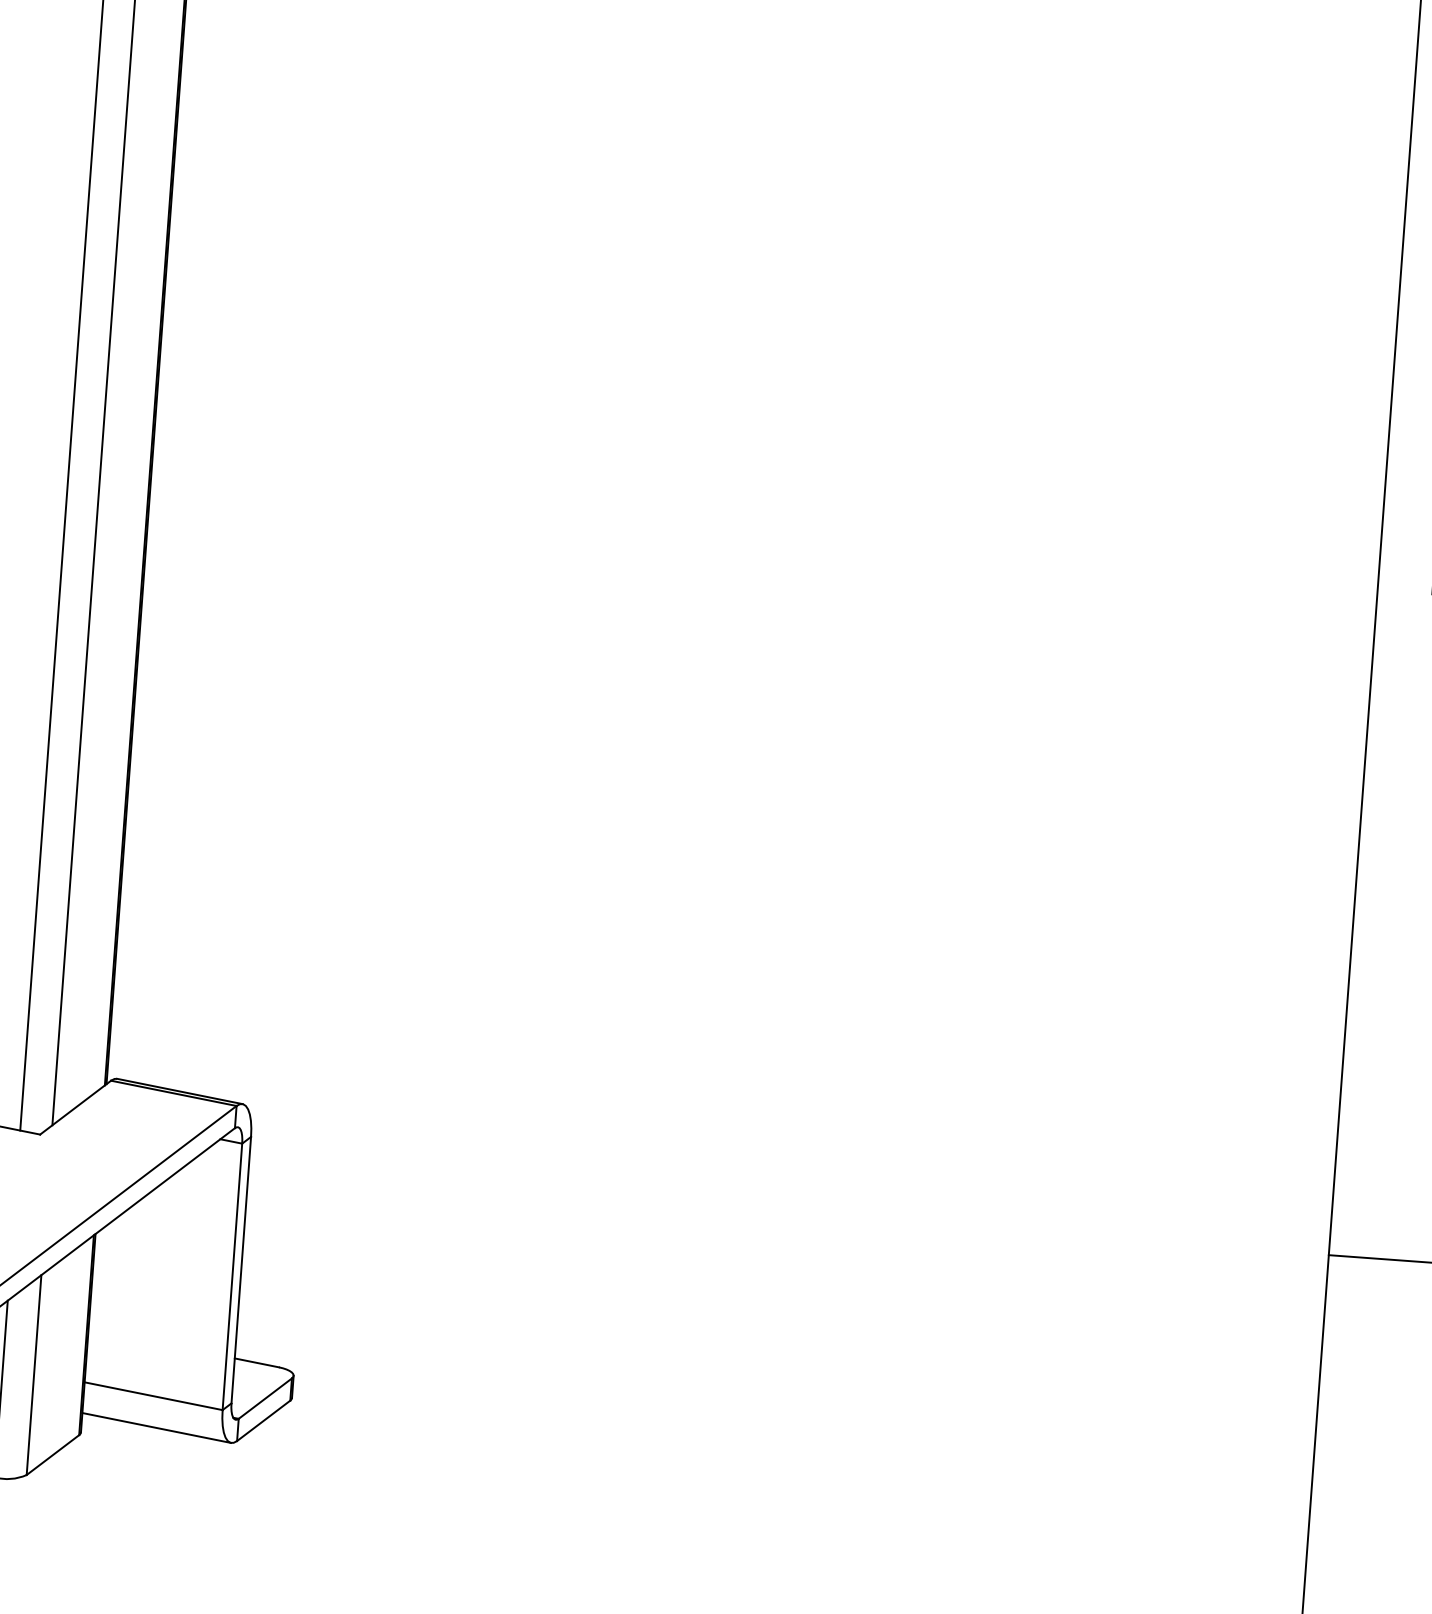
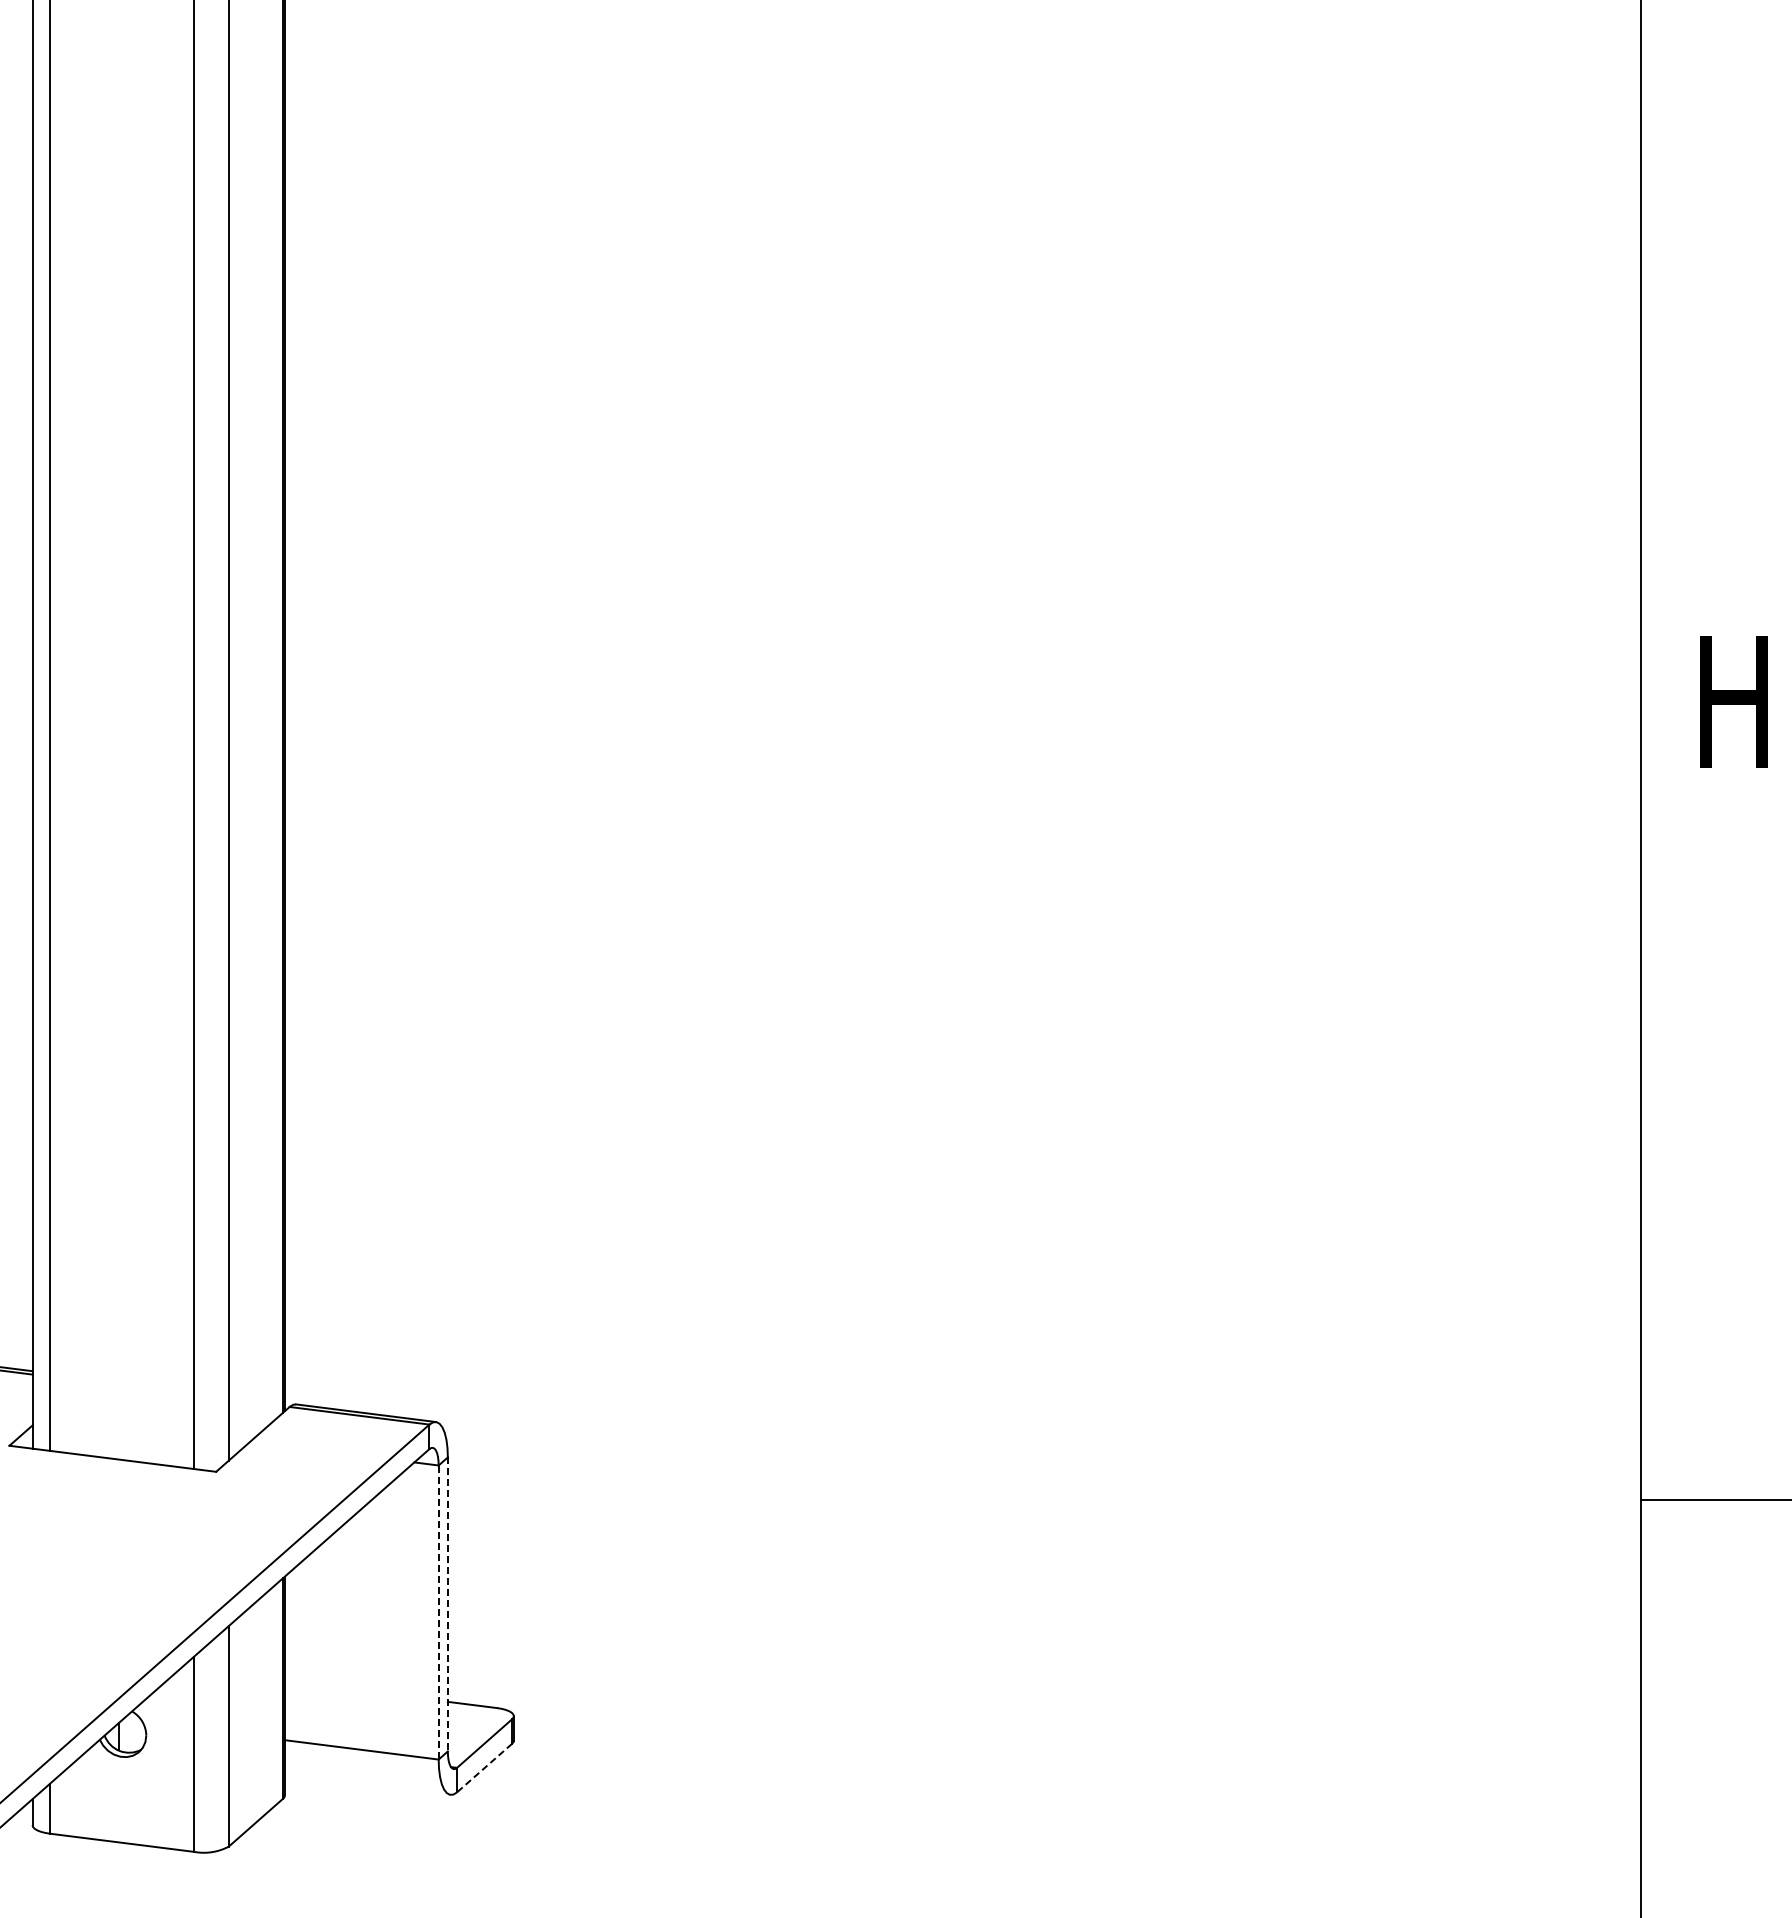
line: (240, 1270) -> (447, 1604), solid -> dashed
line: (232, 1277) -> (438, 1613), solid -> dashed
line: (263, 1421) -> (484, 1768), solid -> dashed
line: (156, 1427) -> (367, 1784), removed

